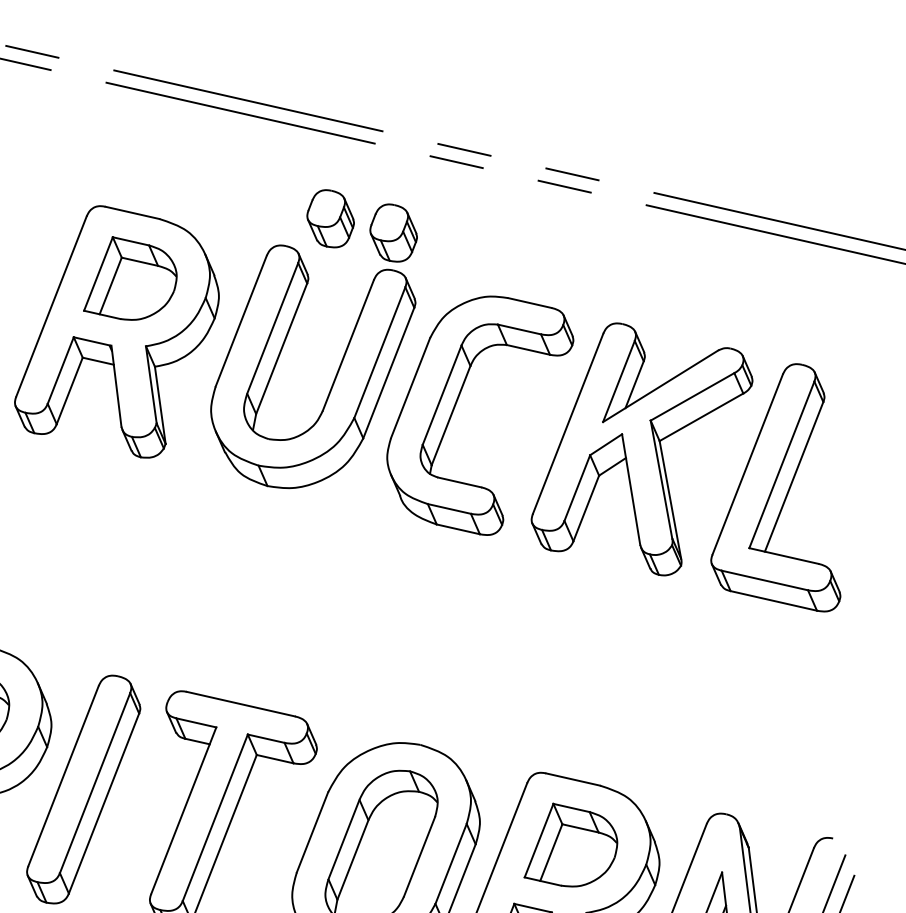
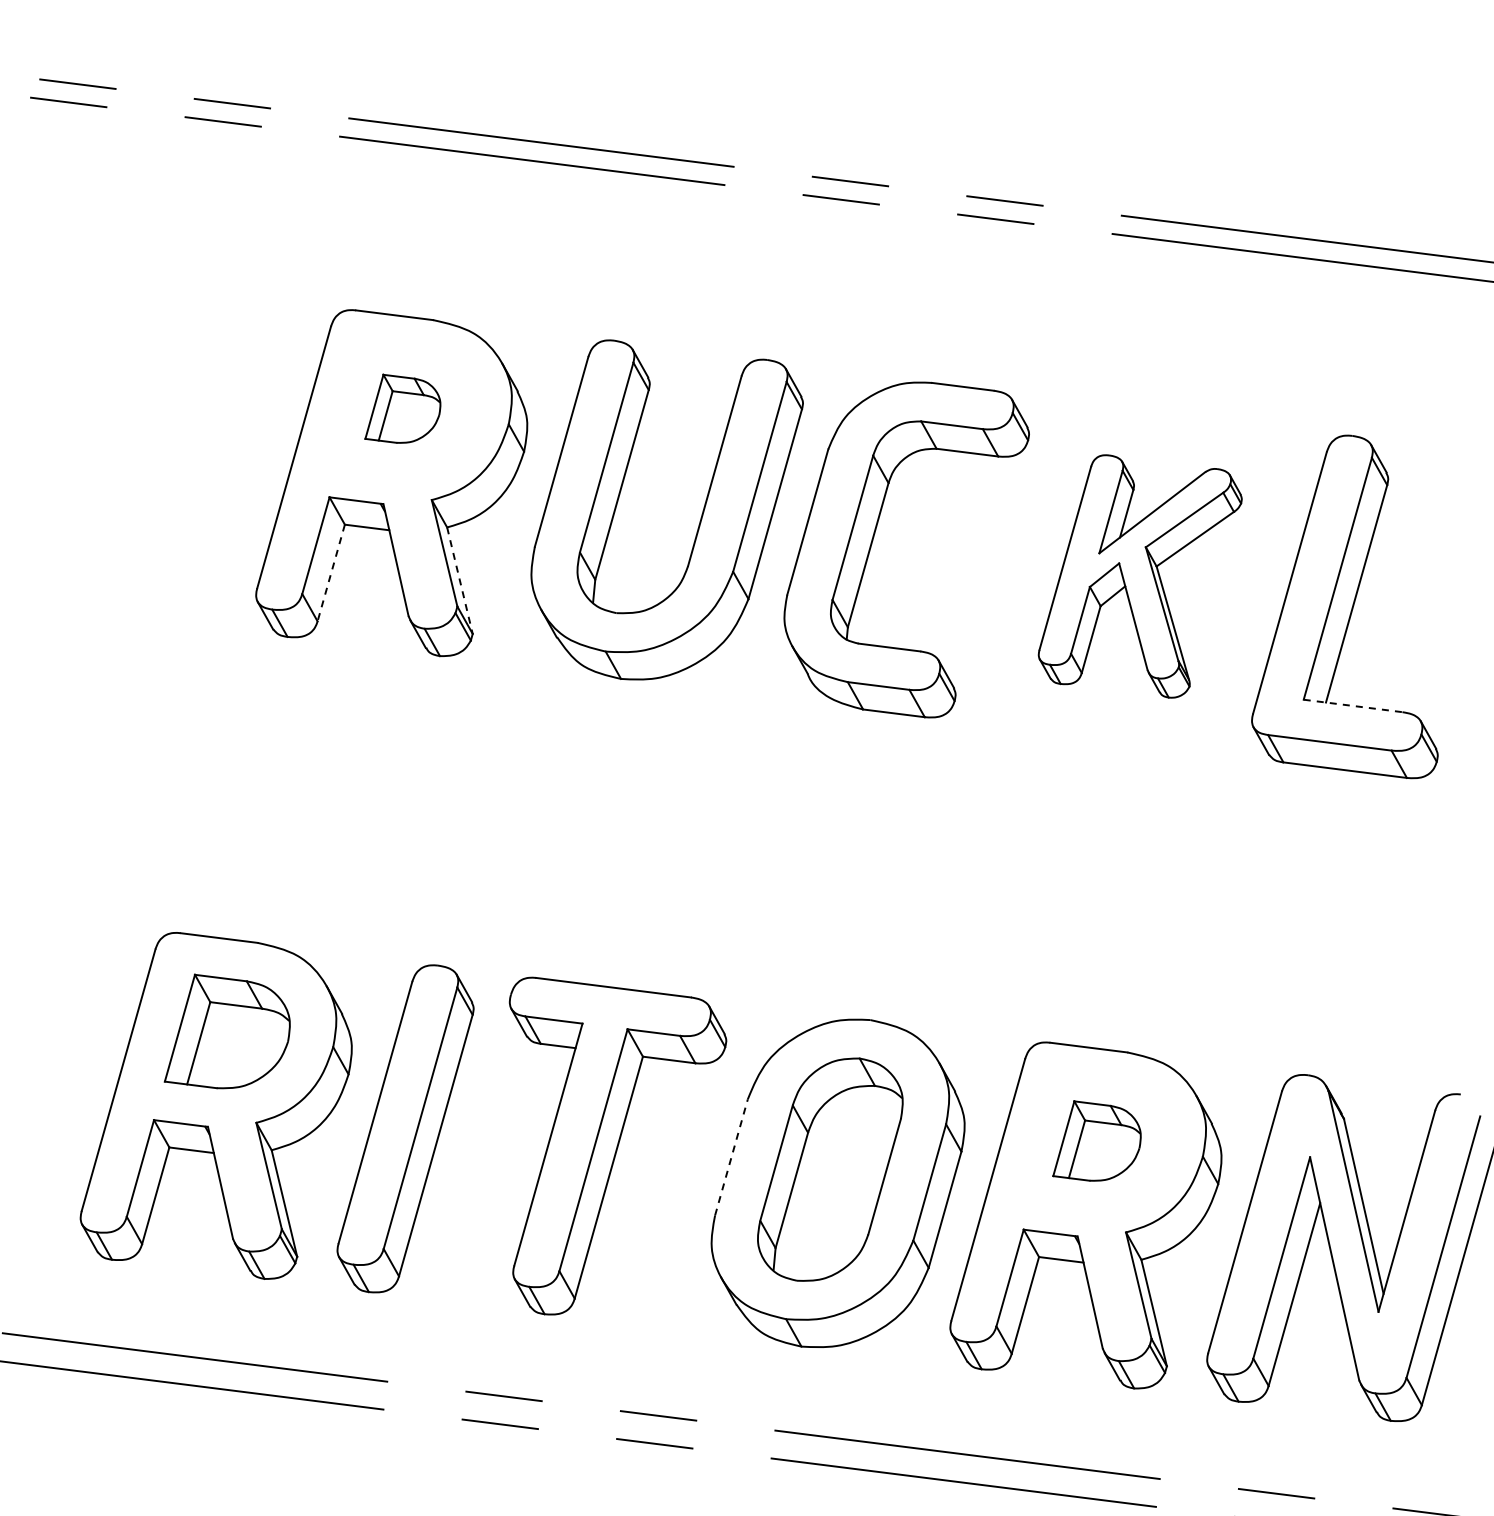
part: (330, 218) -> (672, 295), removed
part: (393, 232) -> (762, 307), removed
part: (131, 279) -> (402, 408), size x0.6
line: (69, 391) -> (331, 573), solid -> dashed
line: (159, 405) -> (459, 580), solid -> dashed
part: (642, 449) -> (1140, 576), size x0.7
line: (784, 555) -> (1353, 705), solid -> dashed
line: (312, 831) -> (731, 1156), solid -> dashed
part: (572, 845) -> (1096, 1140), size x0.7

